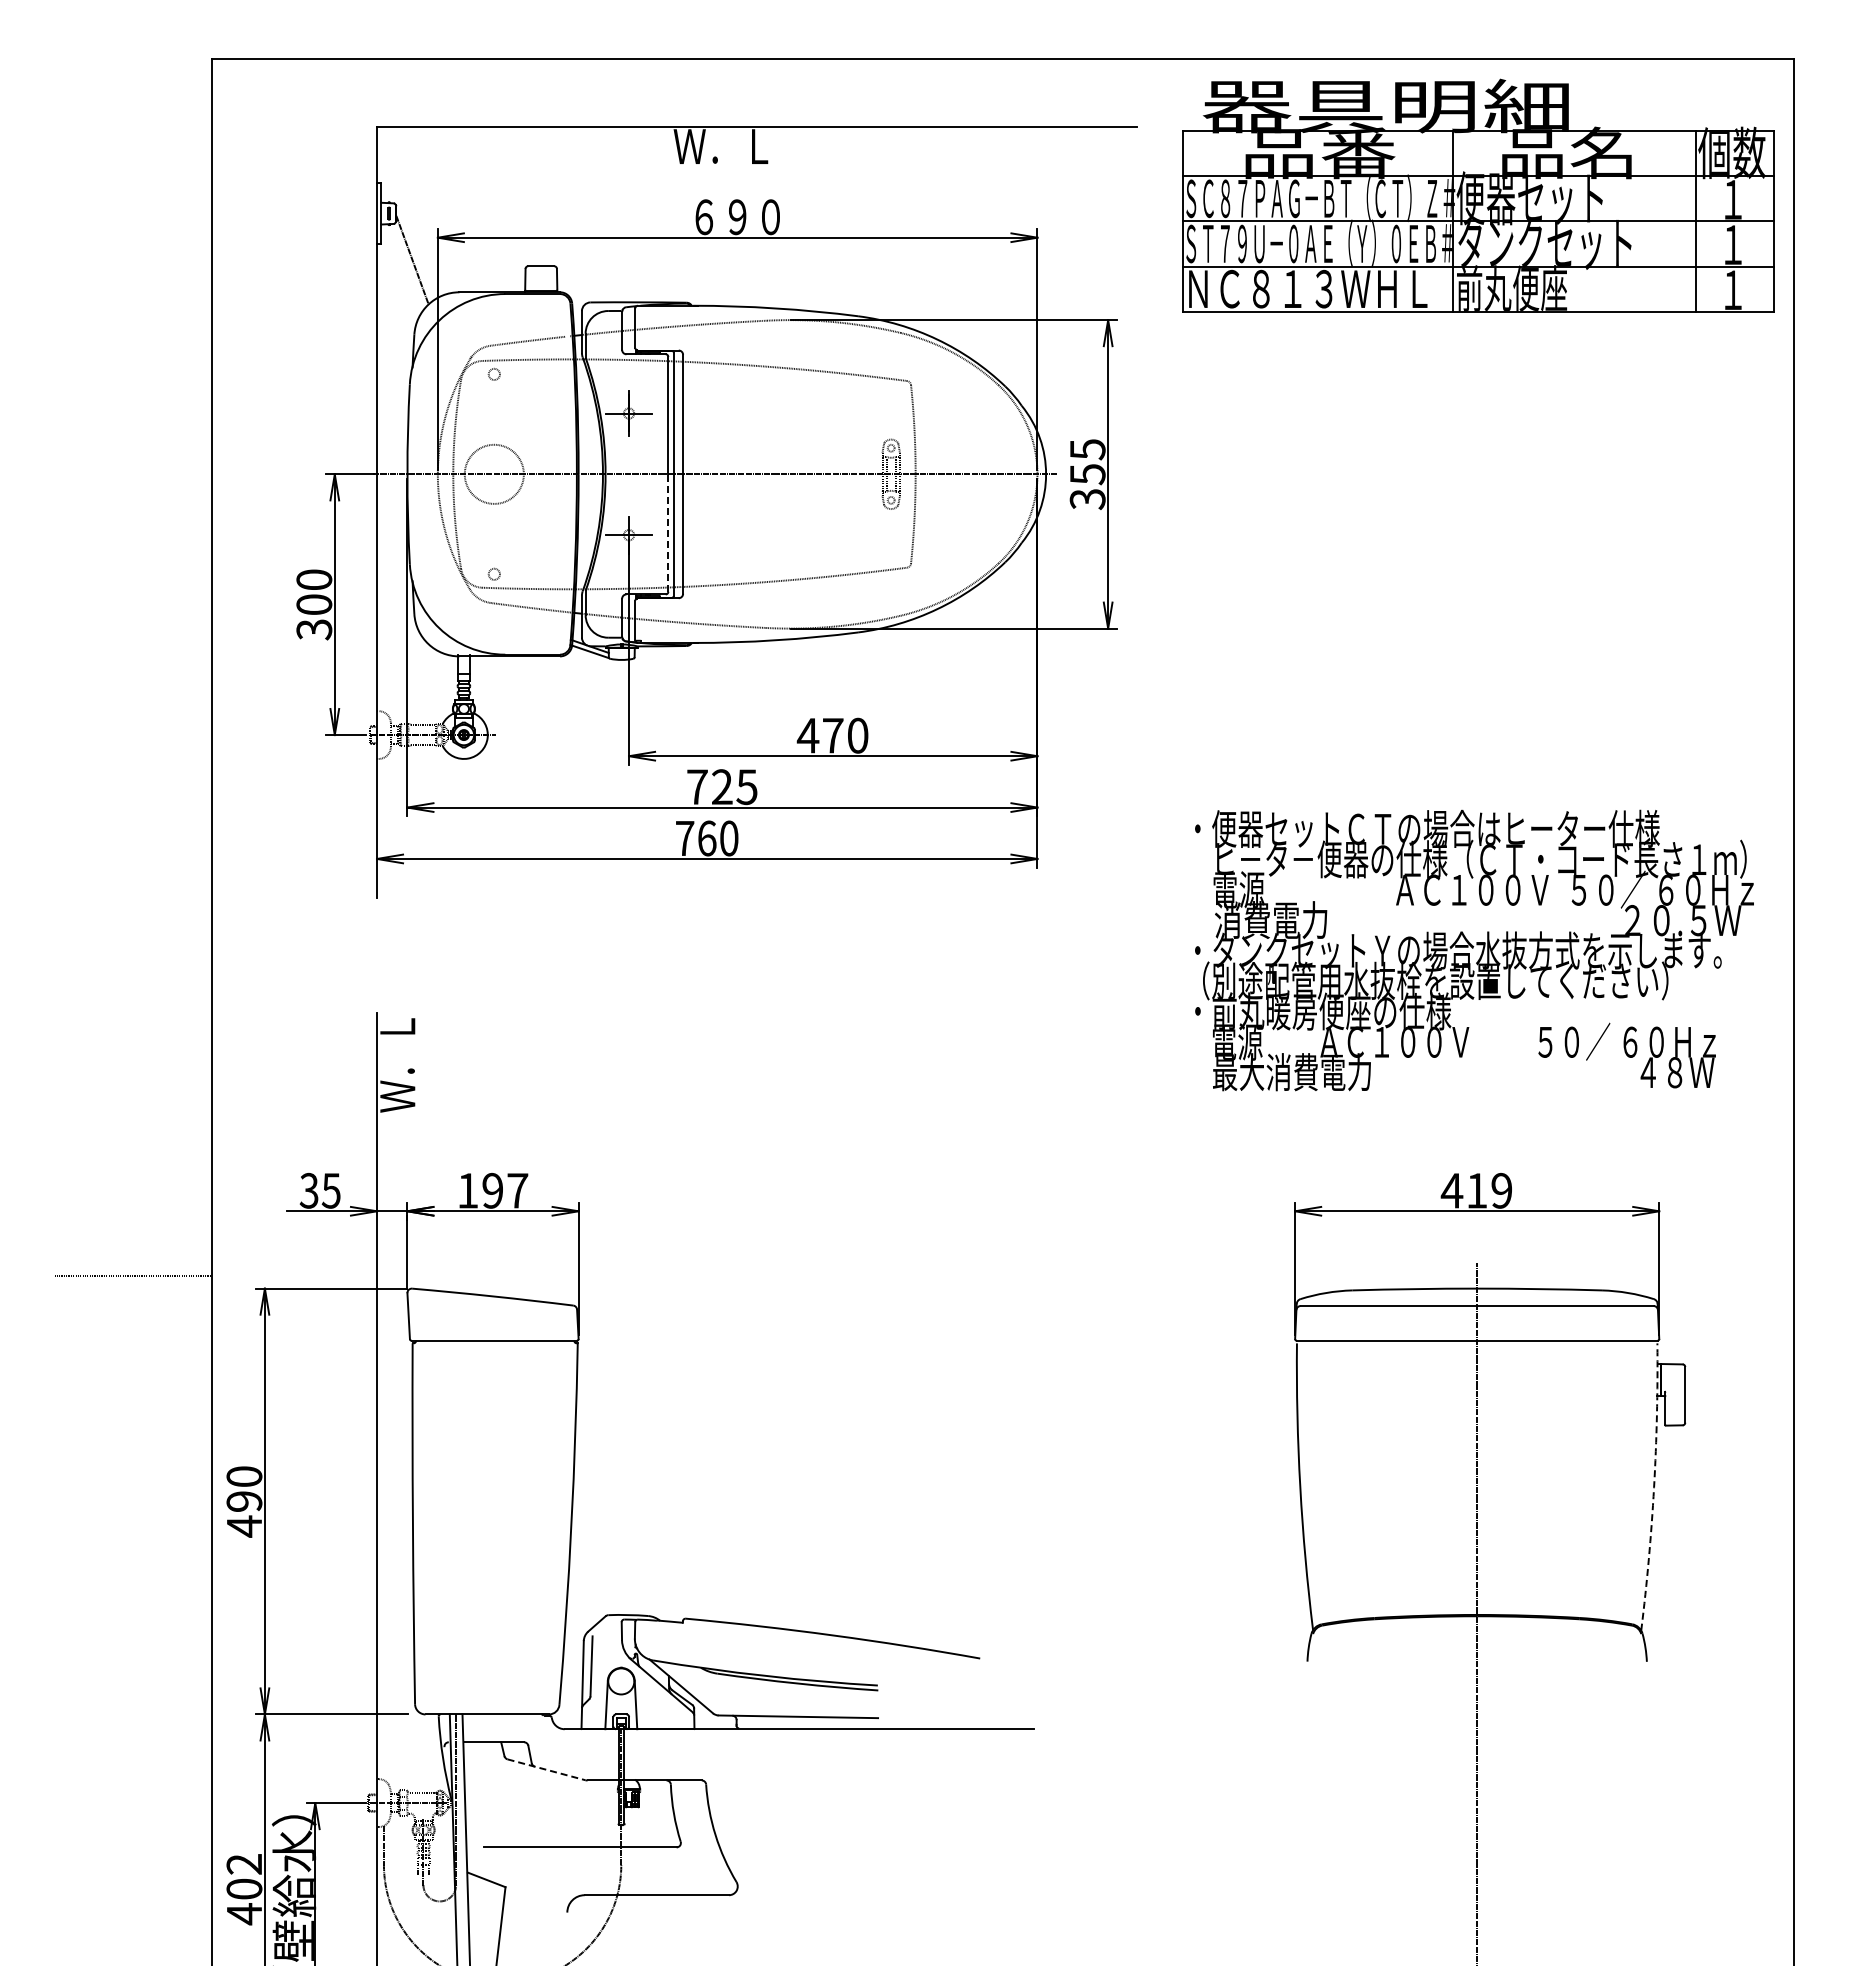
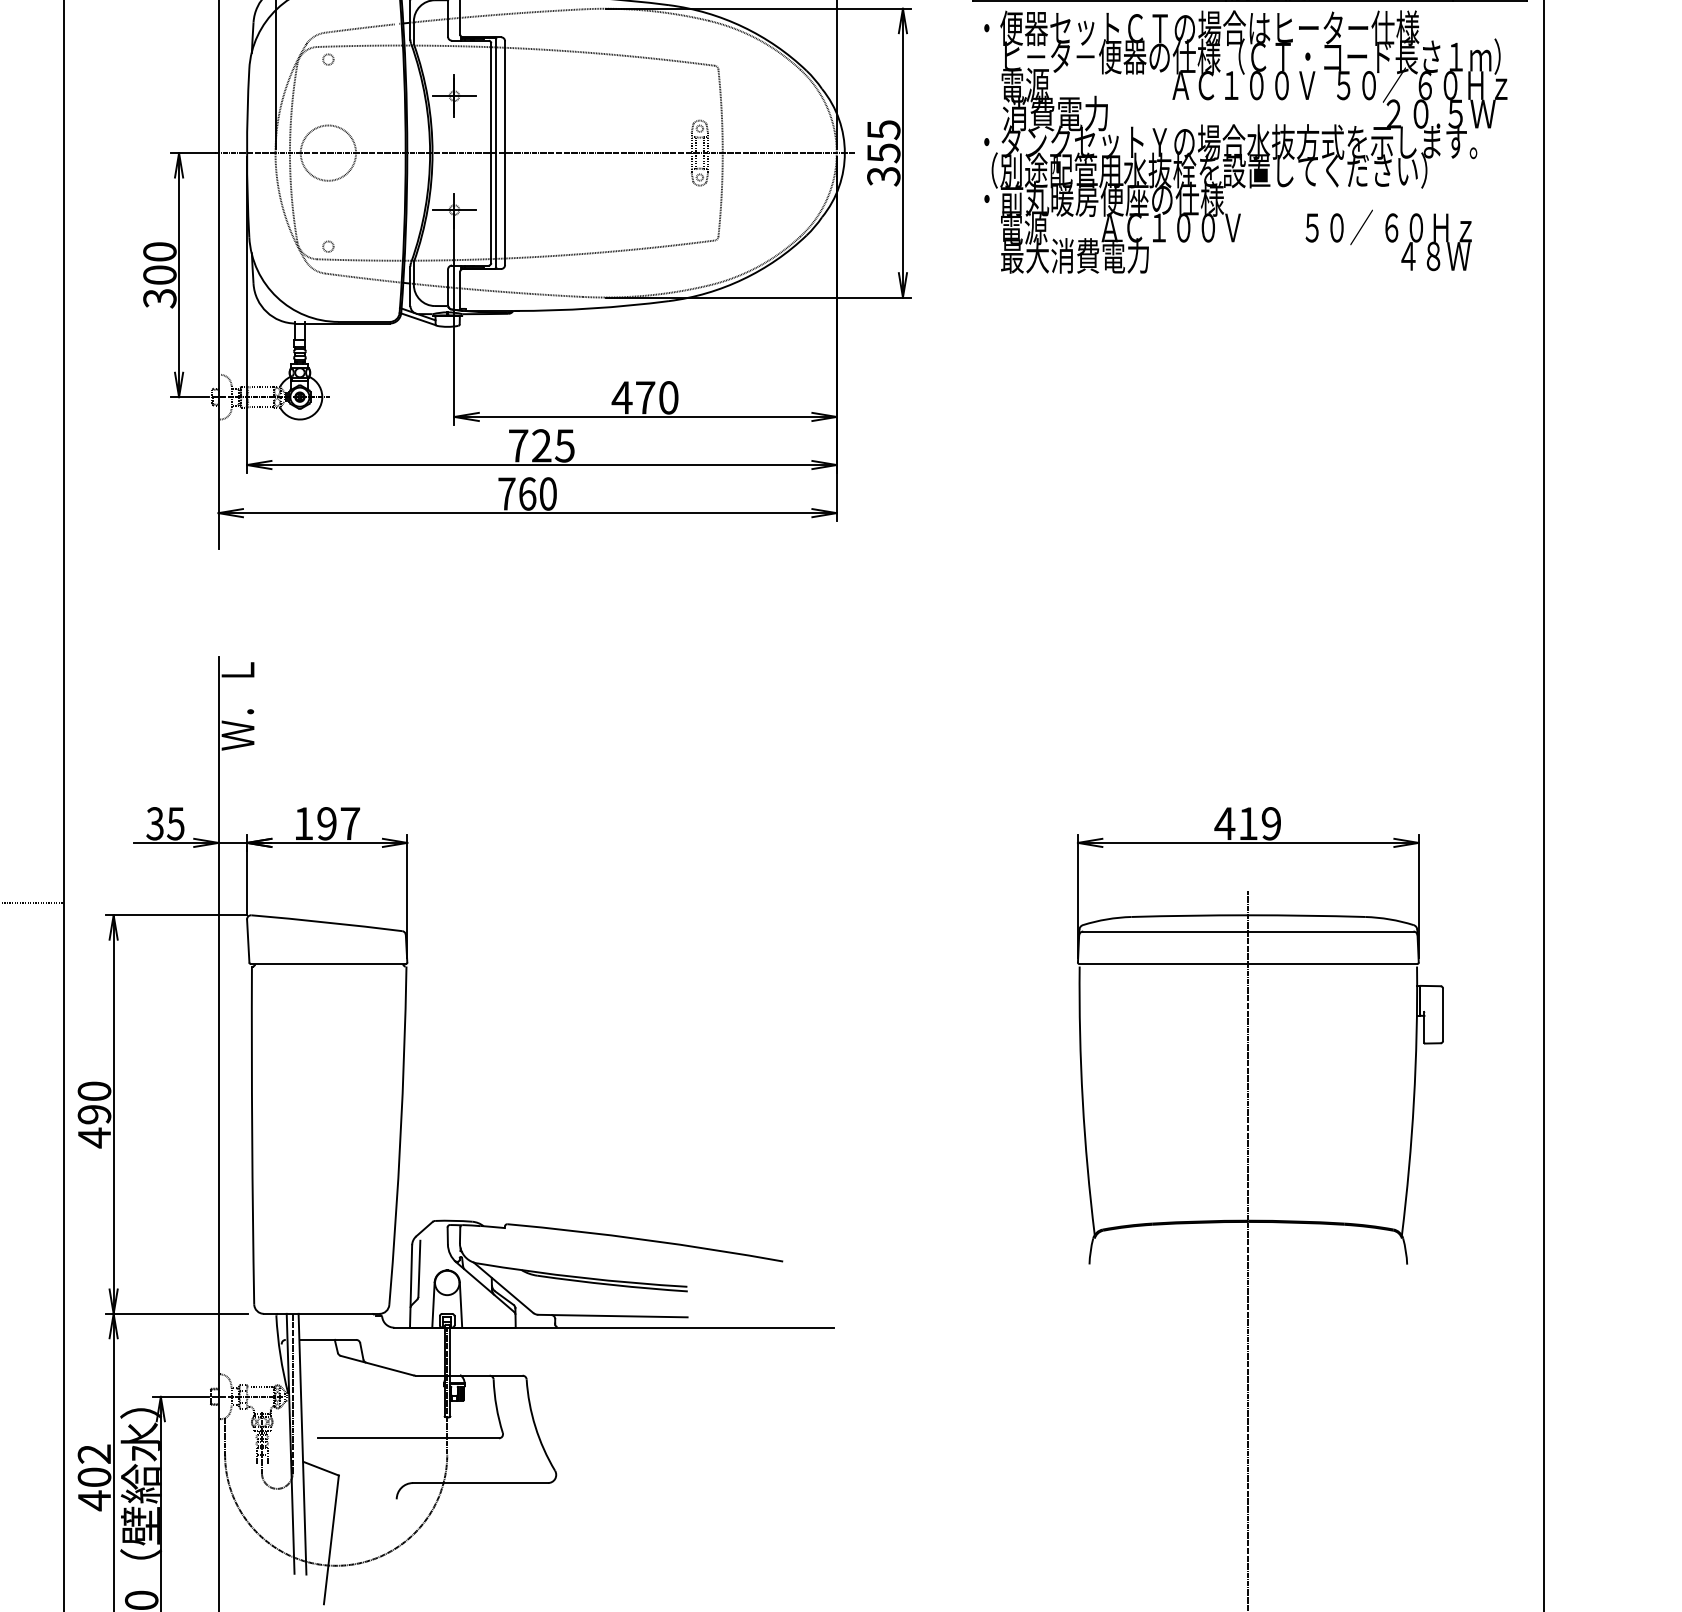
line: (668, 533) -> (491, 208), dashed -> solid
text: (1474, 950) -> (1245, 142), moved
arc: (1654, 1487) -> (1414, 1101), dashed -> solid
line: (546, 1769) -> (377, 1365), dashed -> solid

